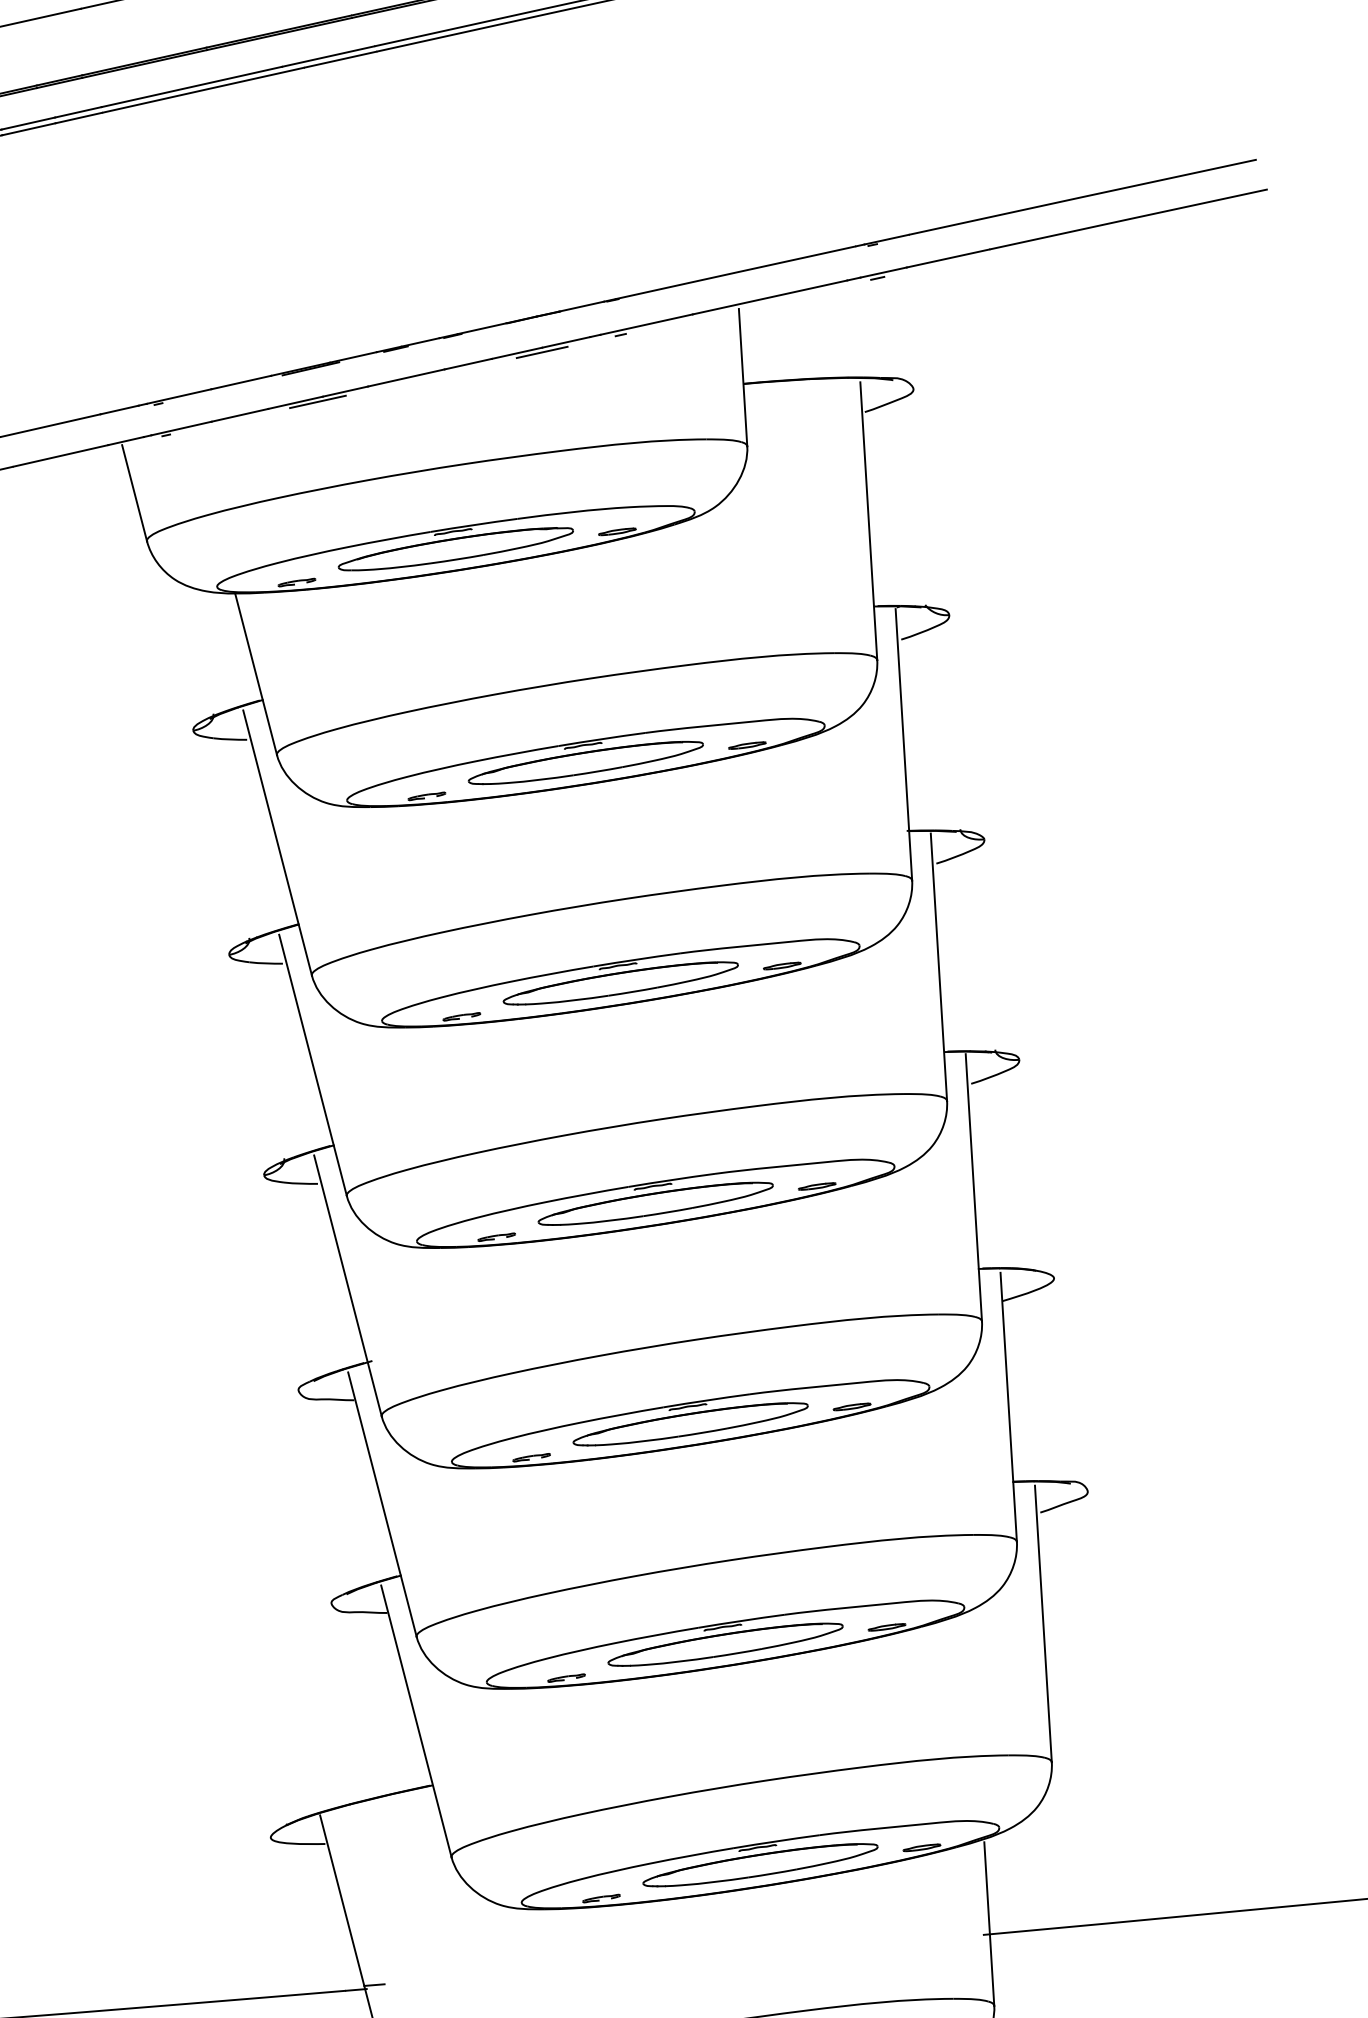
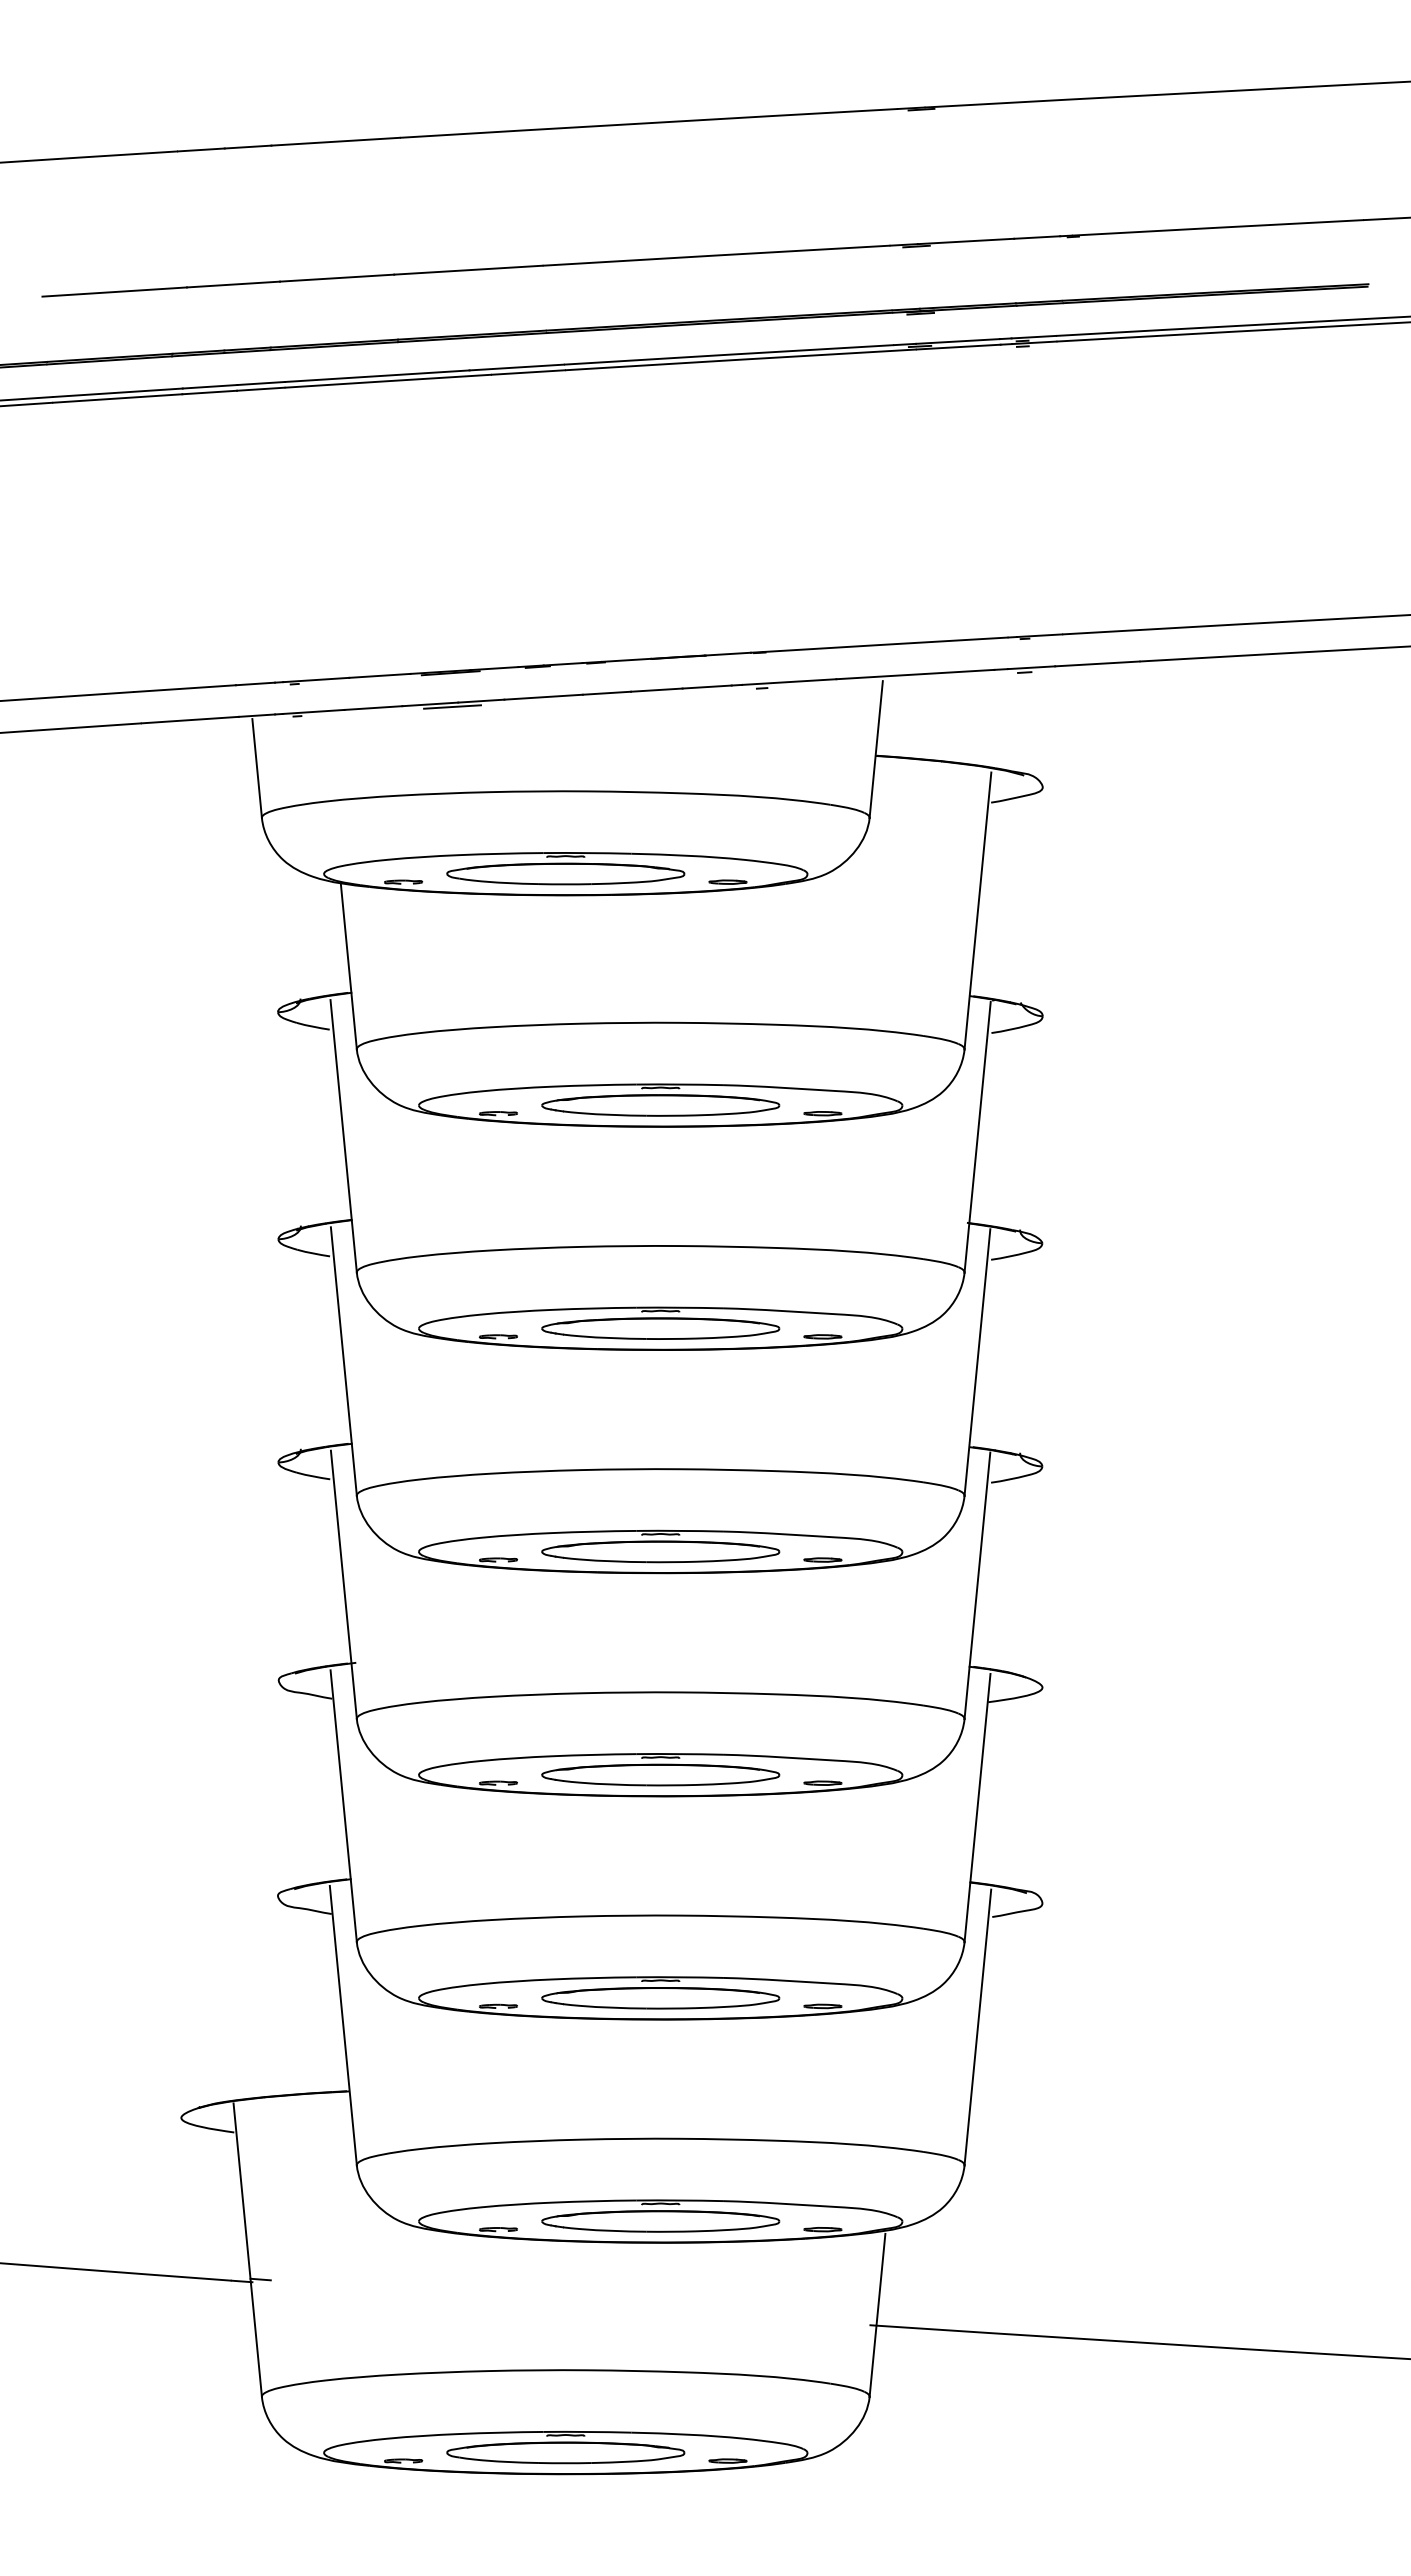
line: (541, 351) -> (681, 692), removed

